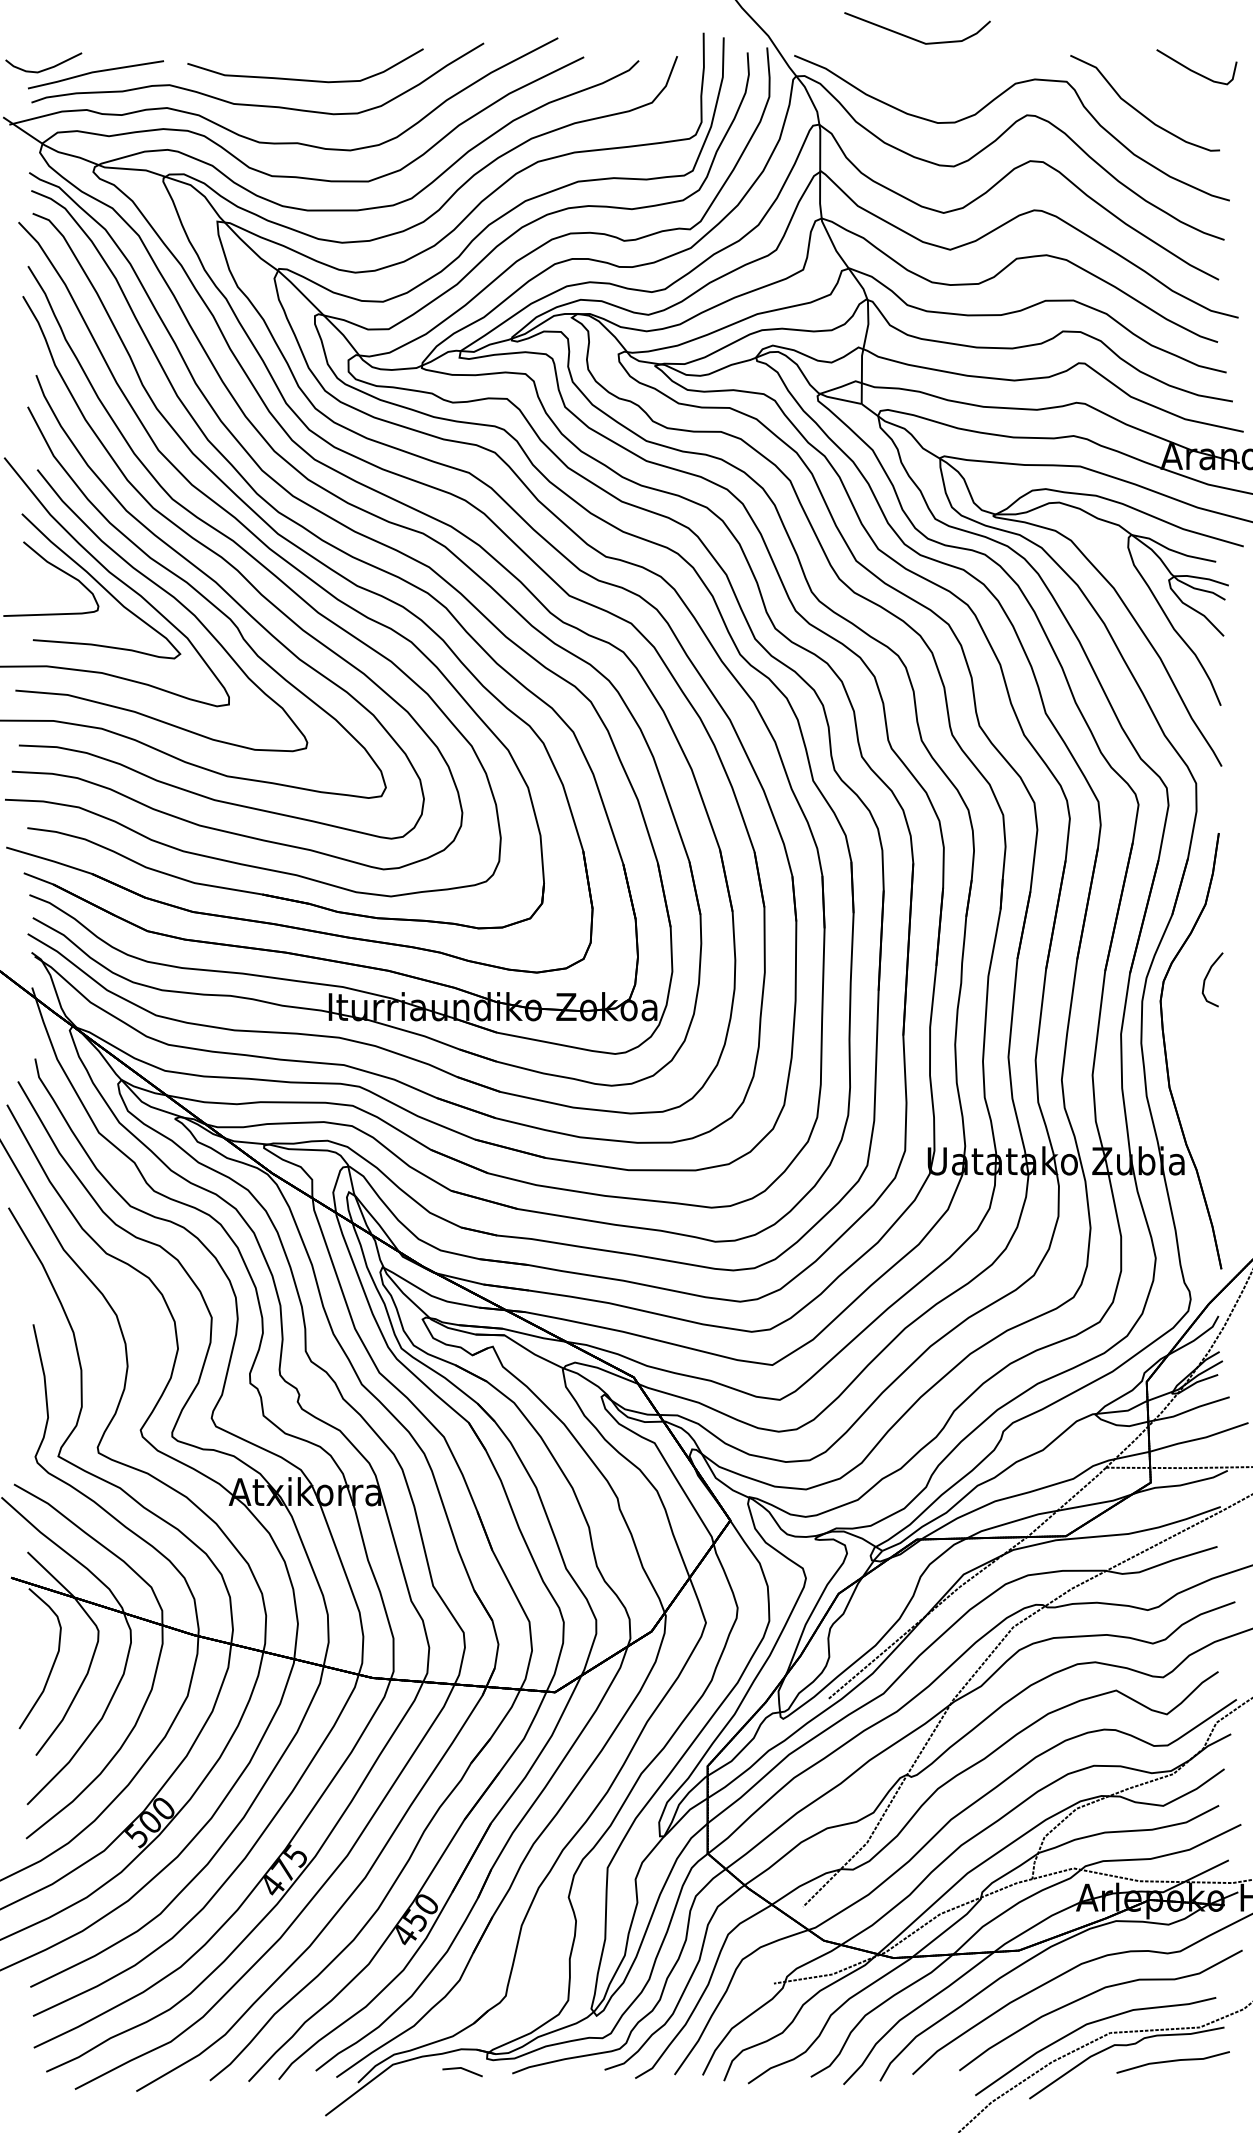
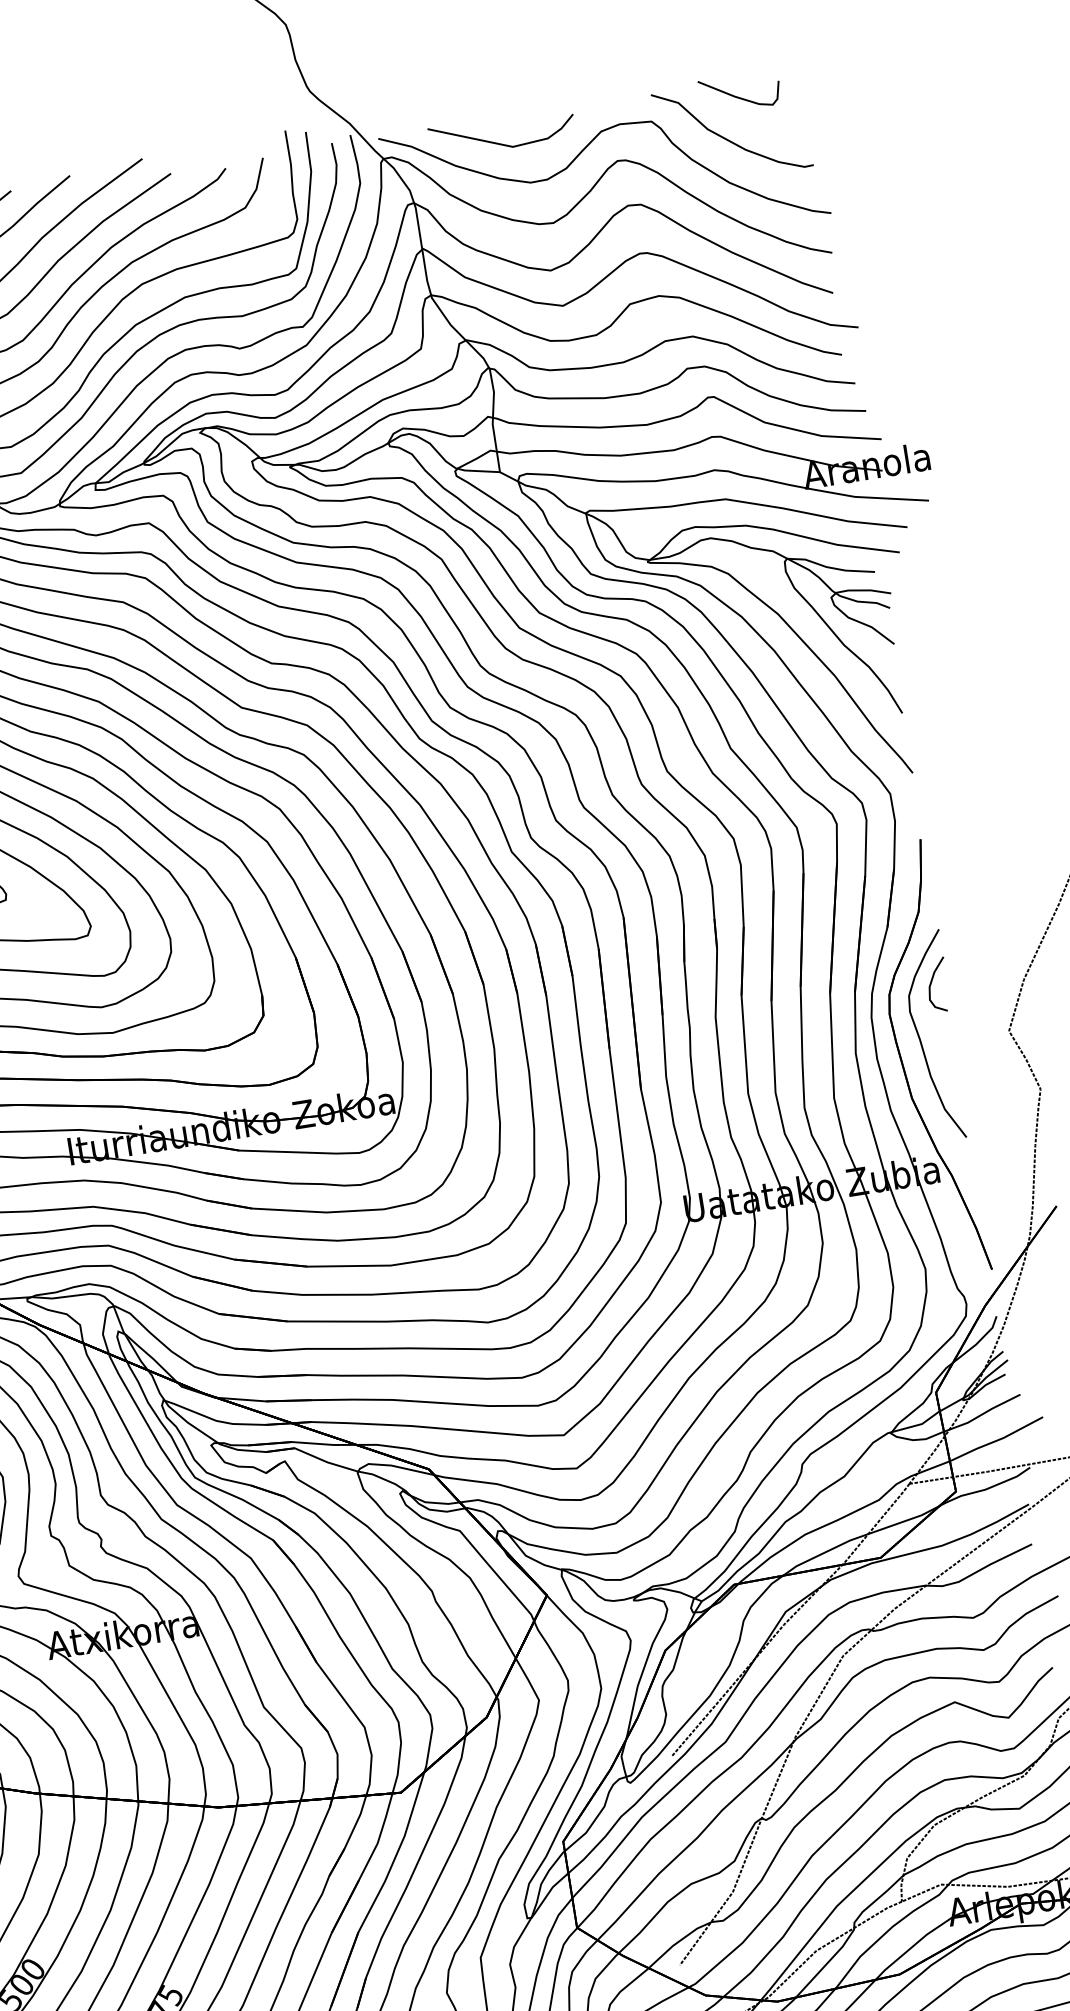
line: (912, 37) -> (498, 142), moved
curve: (1195, 71) -> (739, 97), moved
curve: (1187, 1029) -> (920, 1038), added

